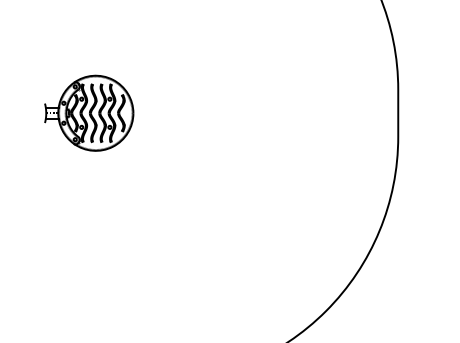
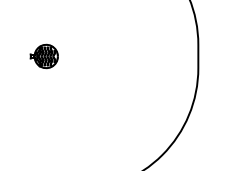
part: (87, 113) -> (43, 56), size x0.62

